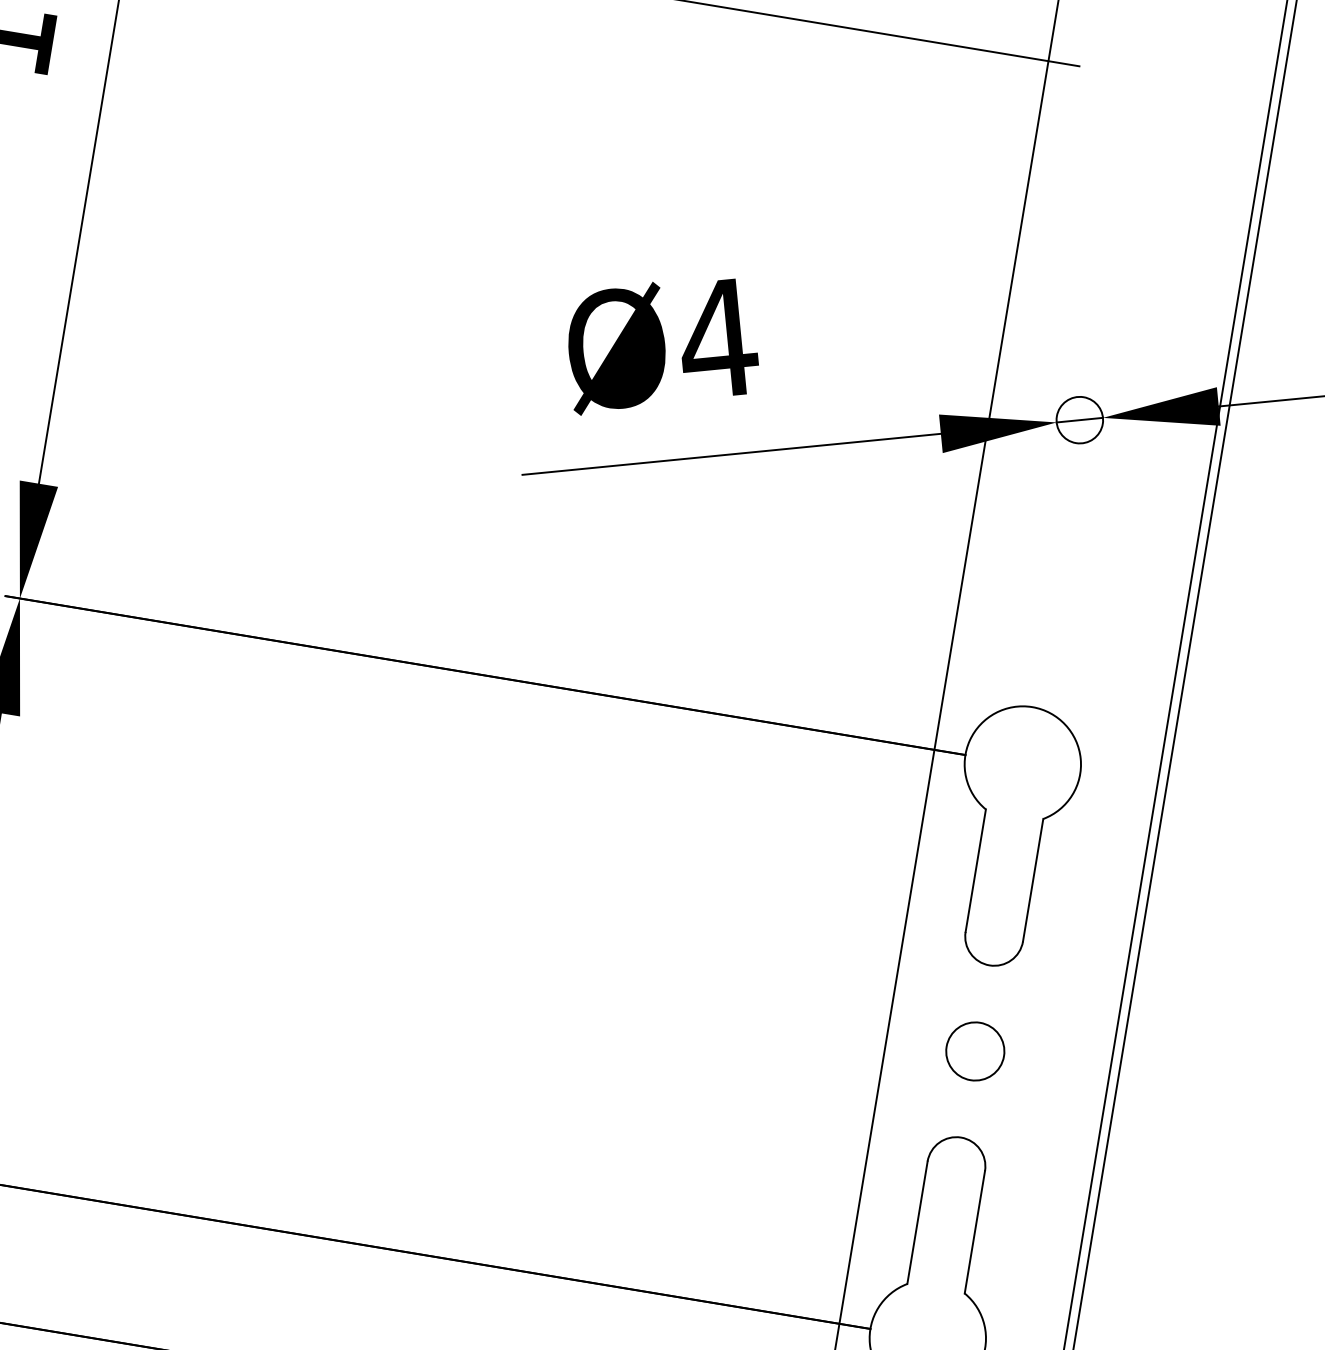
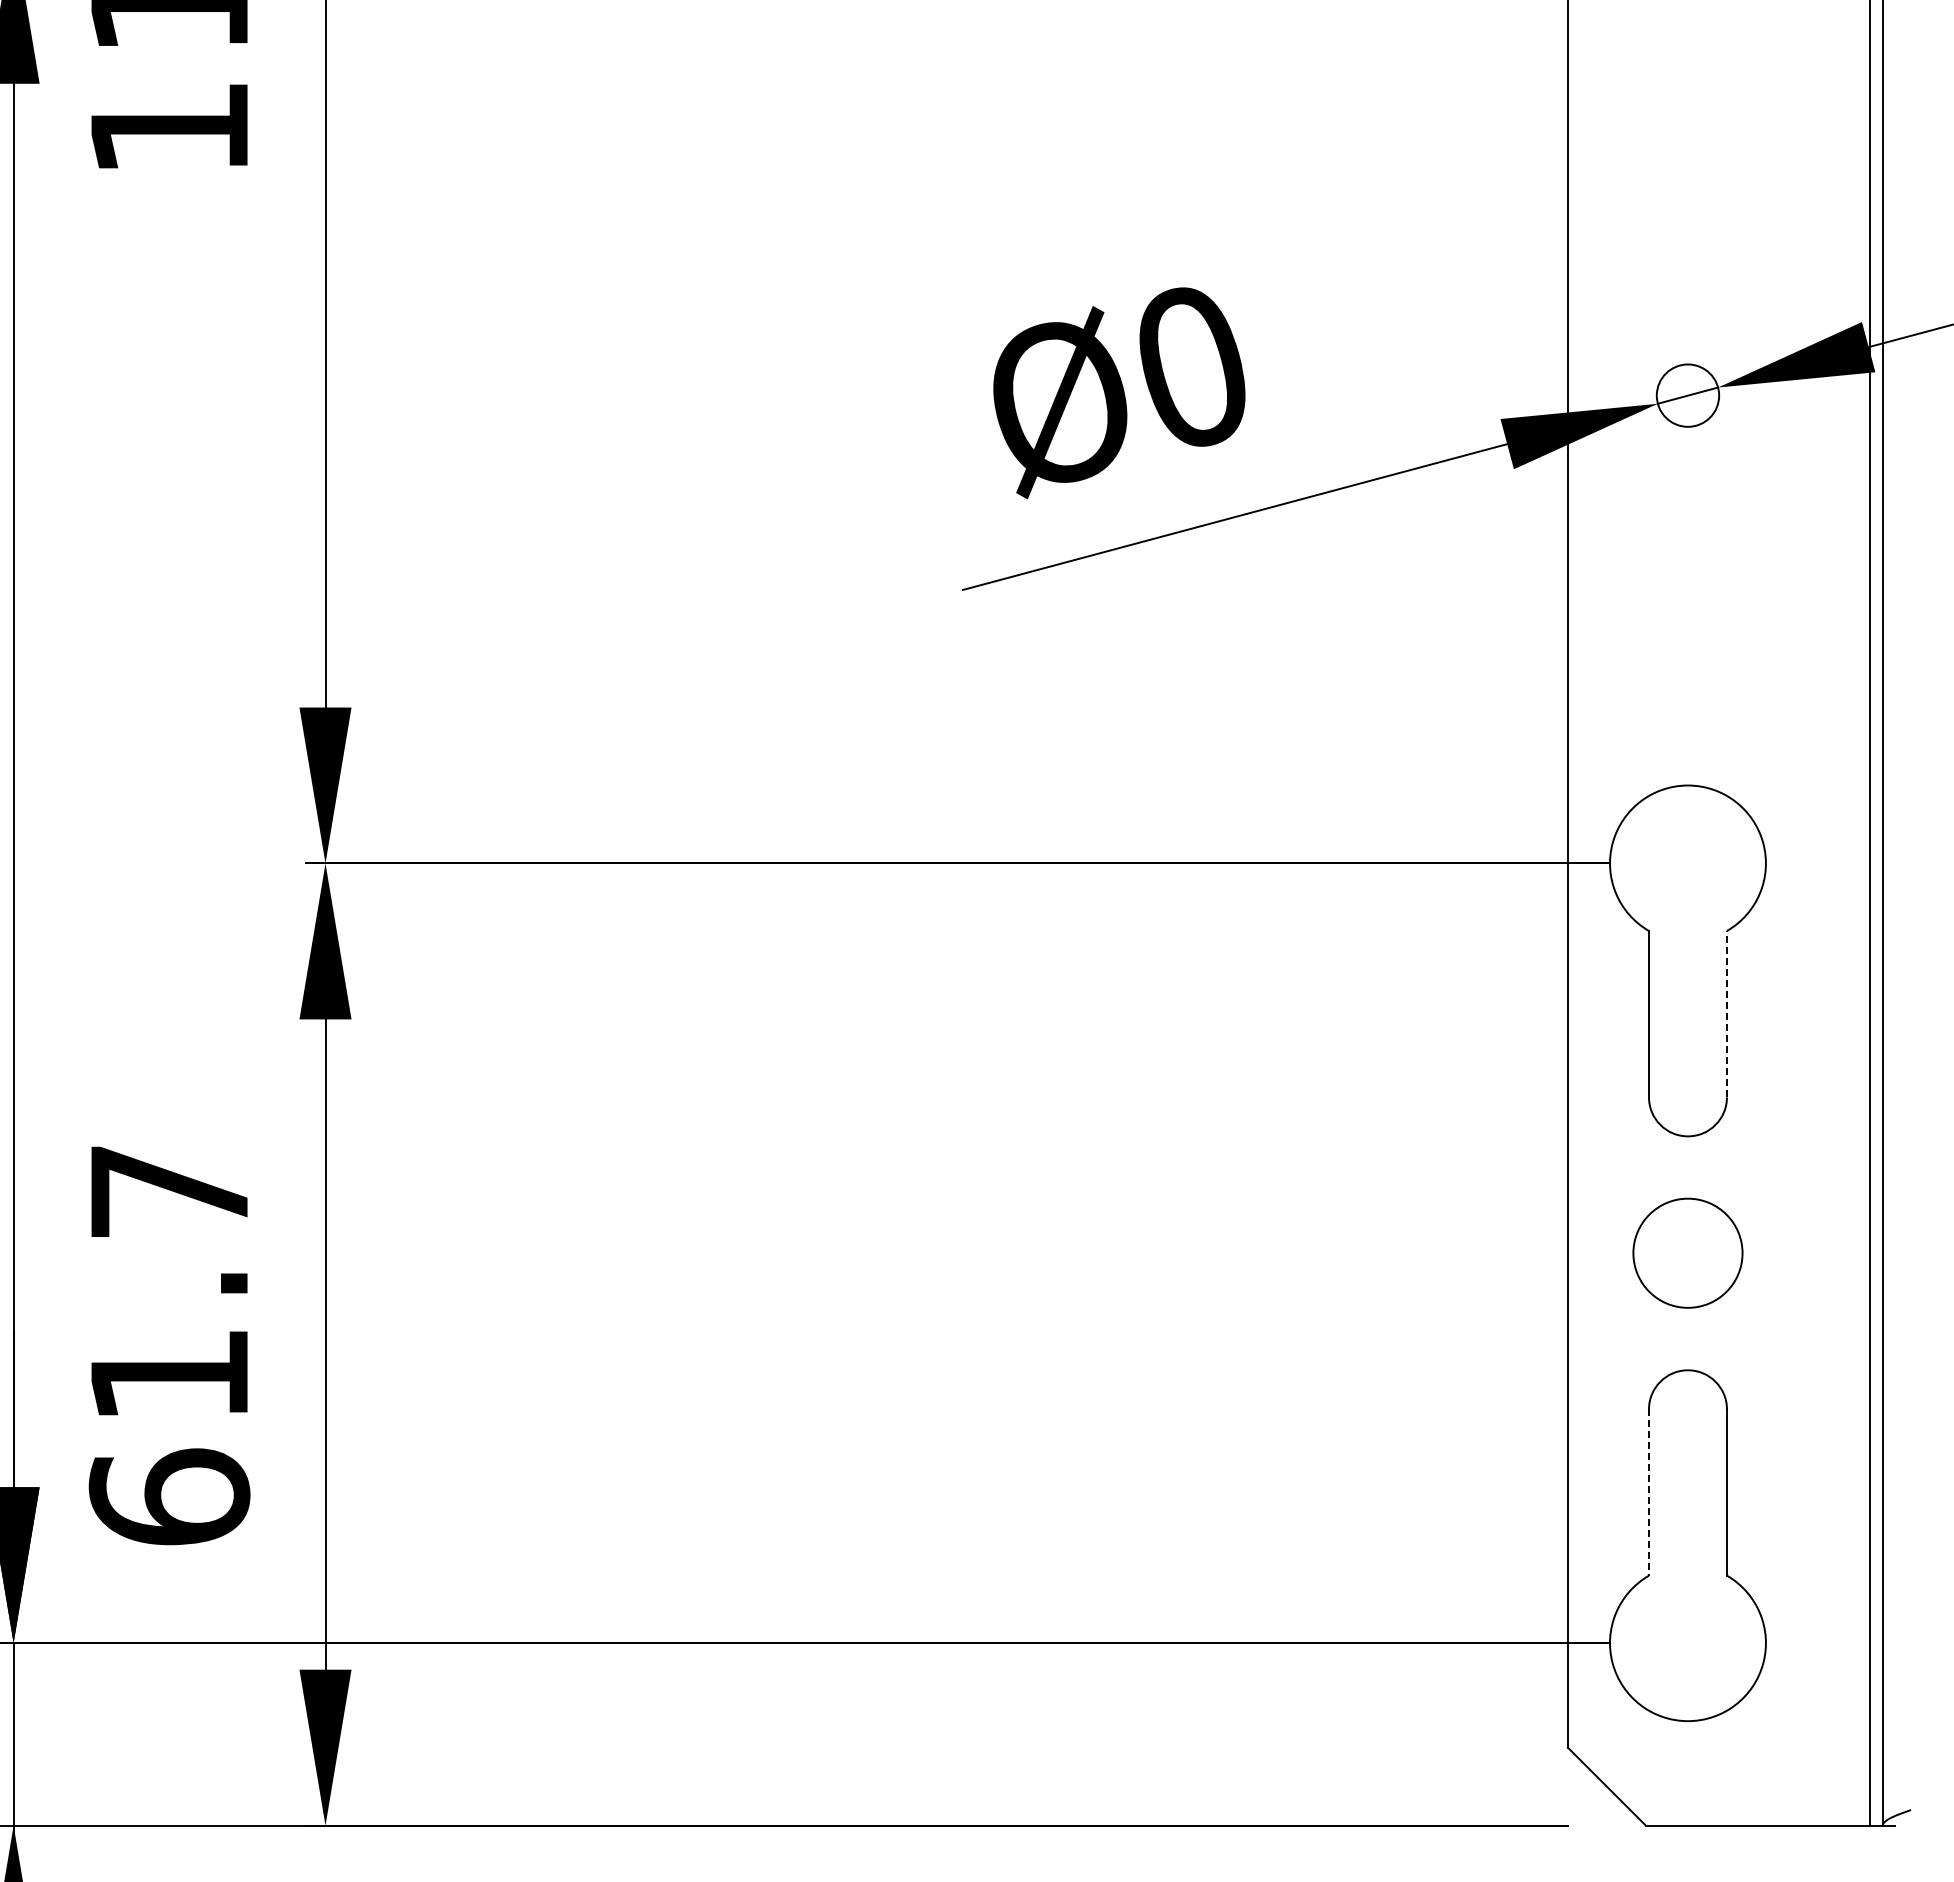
text: (721, 337) -> (1195, 365), Ø4 -> Ø0
line: (1032, 879) -> (1726, 1013), solid -> dashed
circle: (974, 1051) -> (1687, 1253), size x1.4
line: (917, 1222) -> (1649, 1492), solid -> dashed

